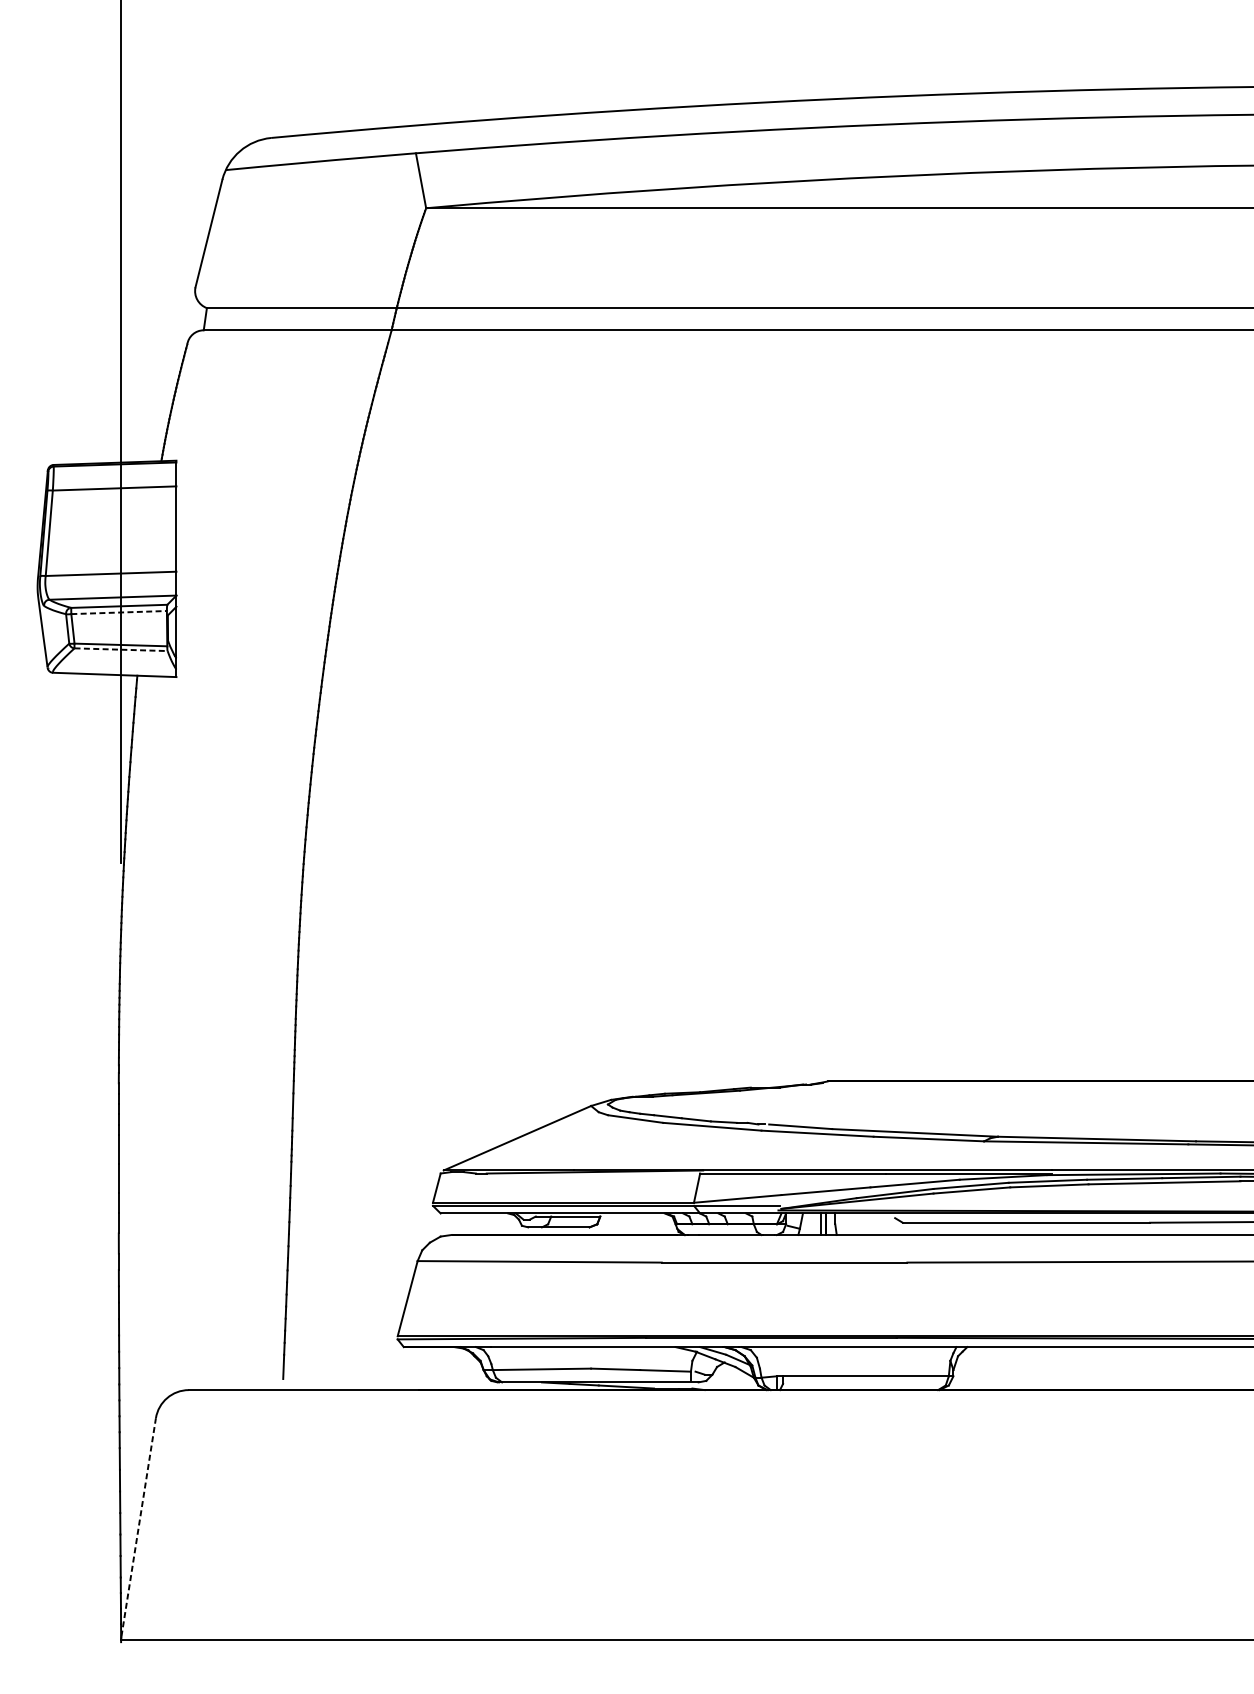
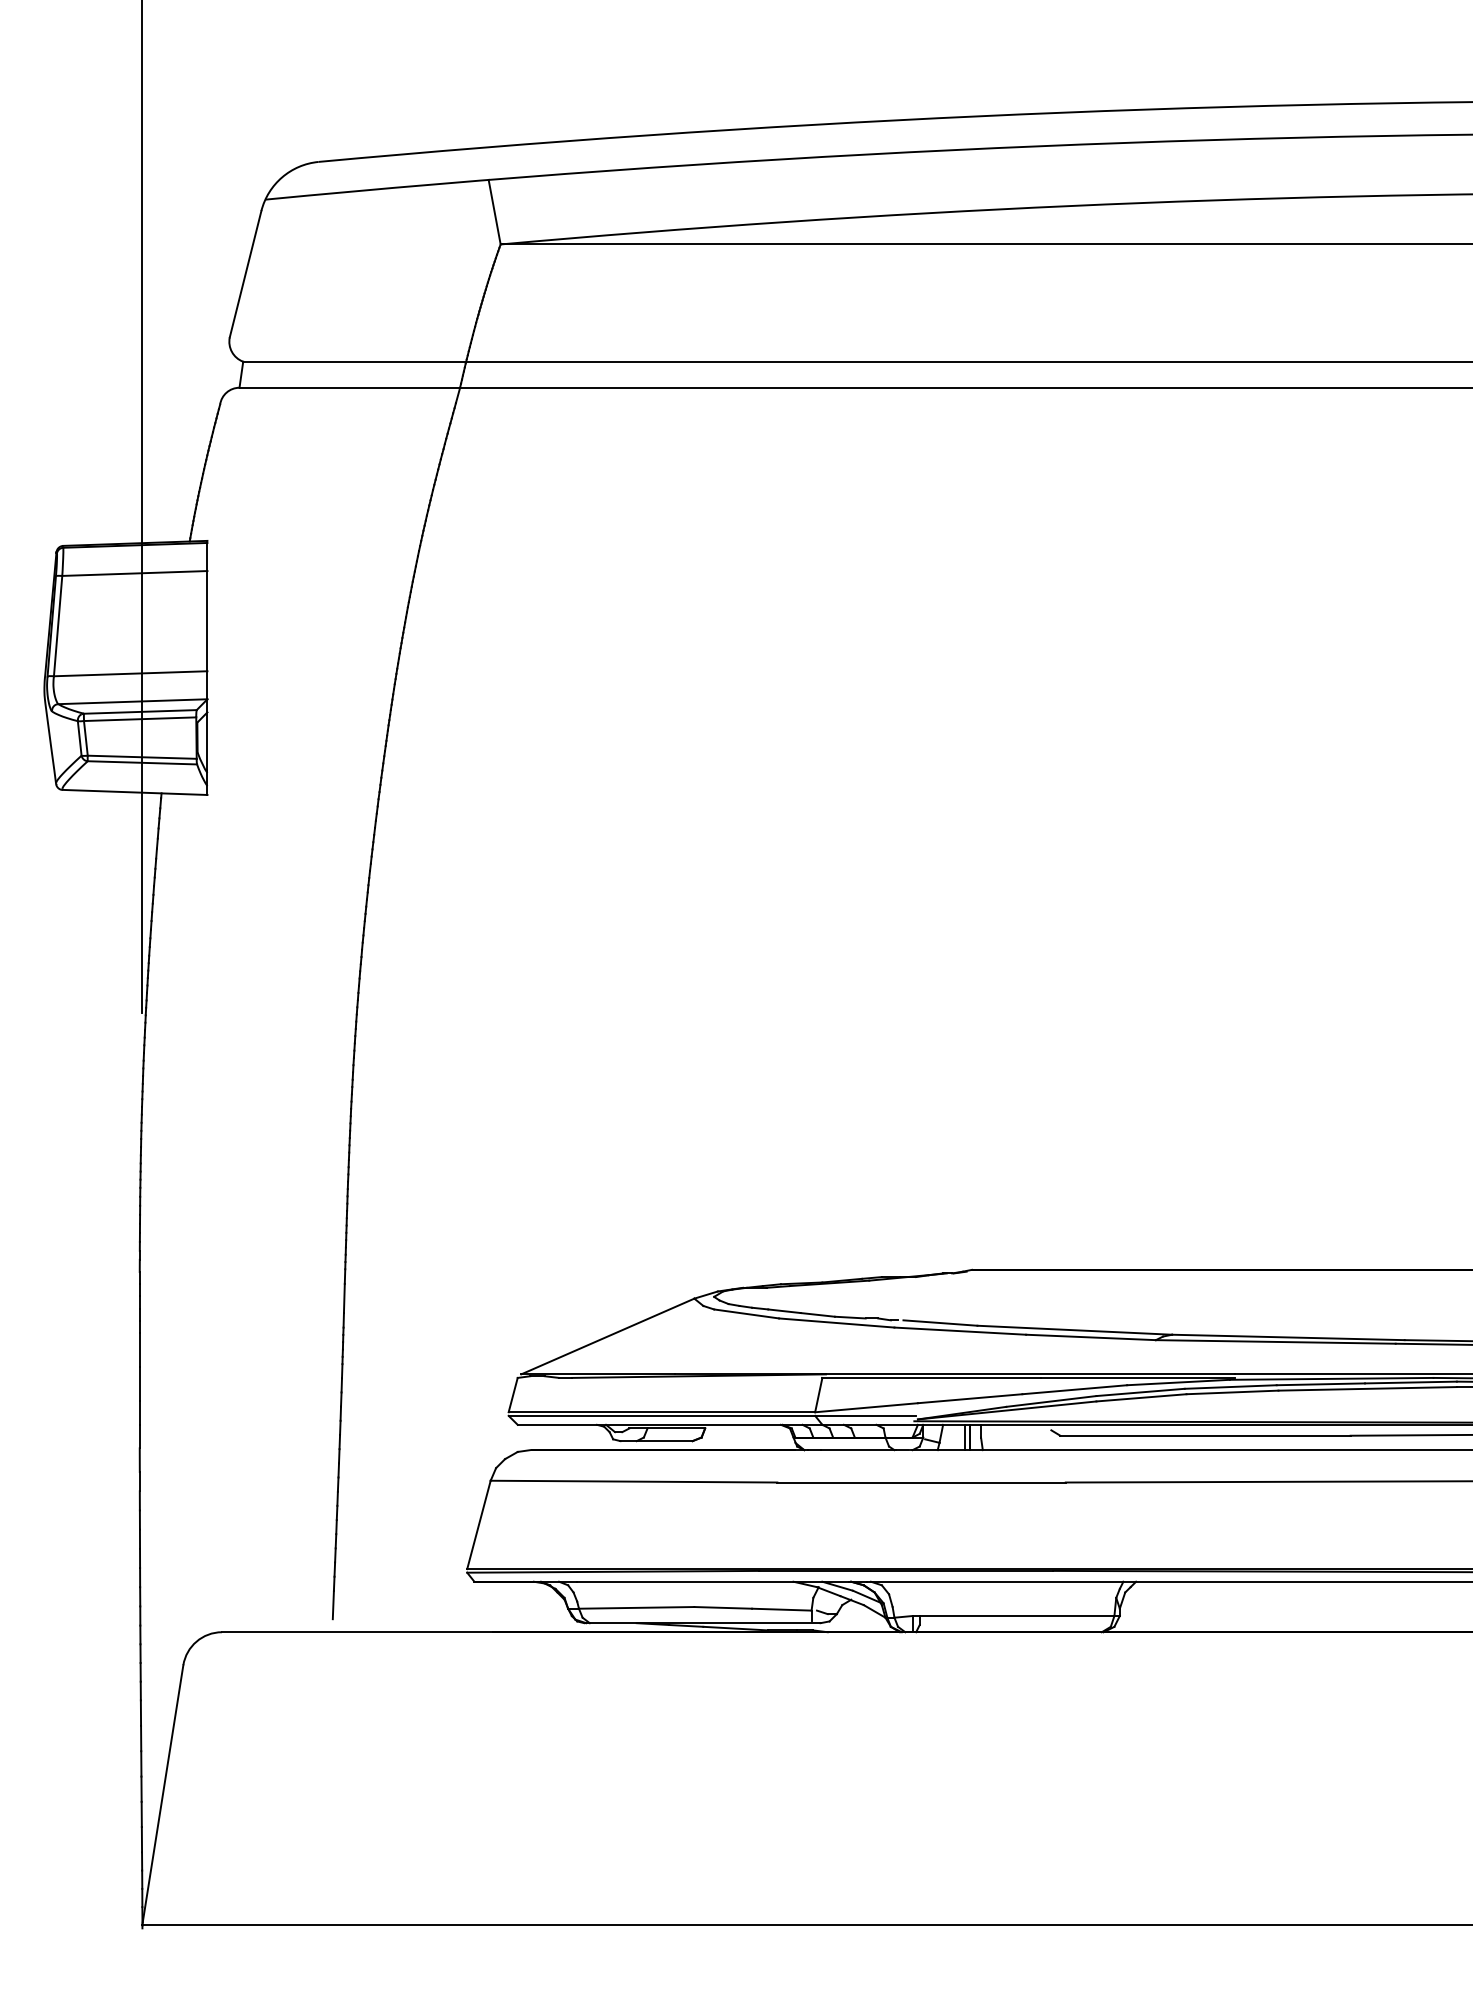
line: (119, 612) -> (140, 719), dashed -> solid
line: (121, 649) -> (142, 762), dashed -> solid
line: (139, 1527) -> (163, 1793), dashed -> solid

